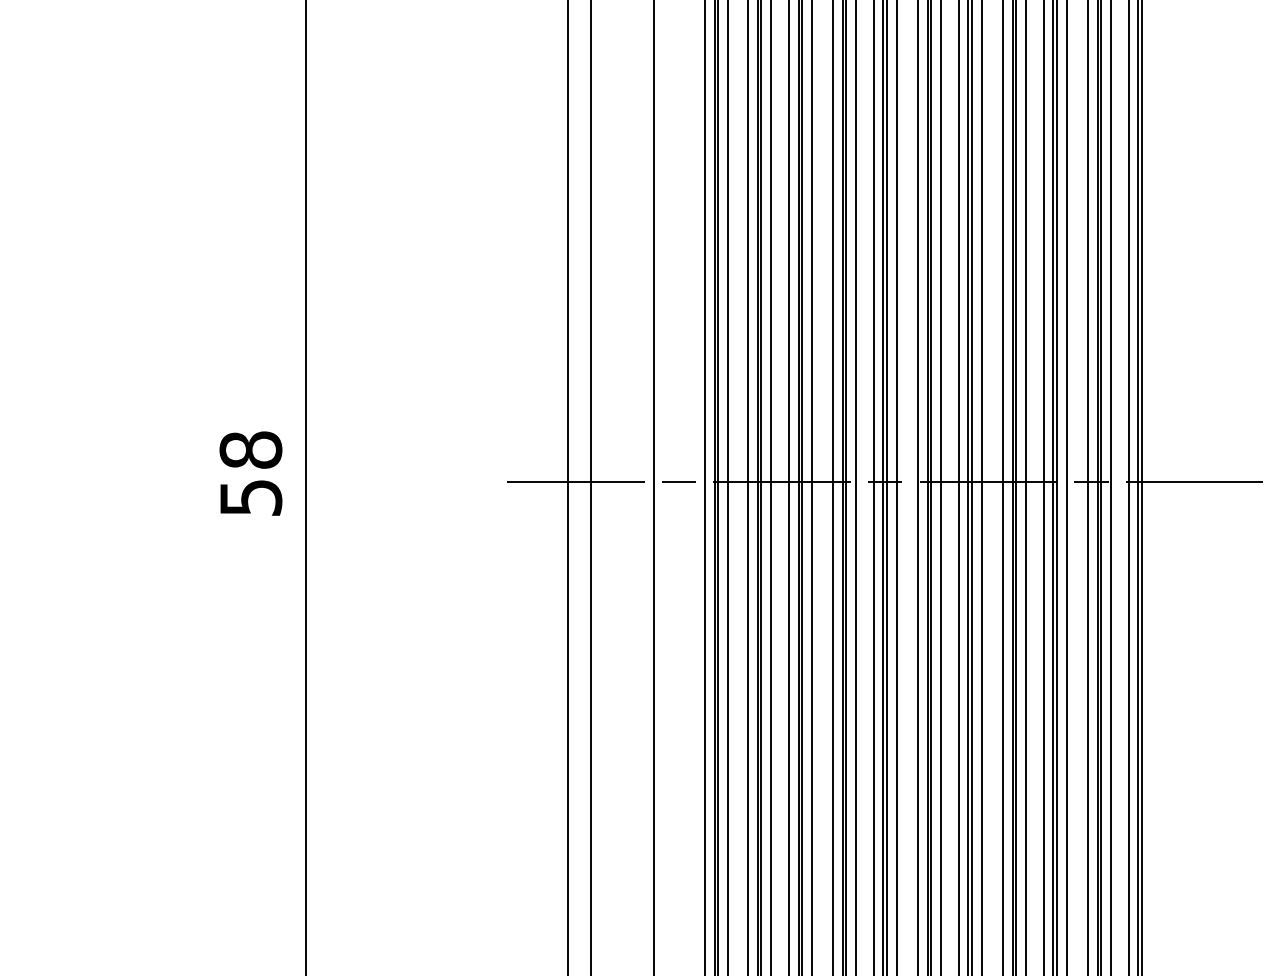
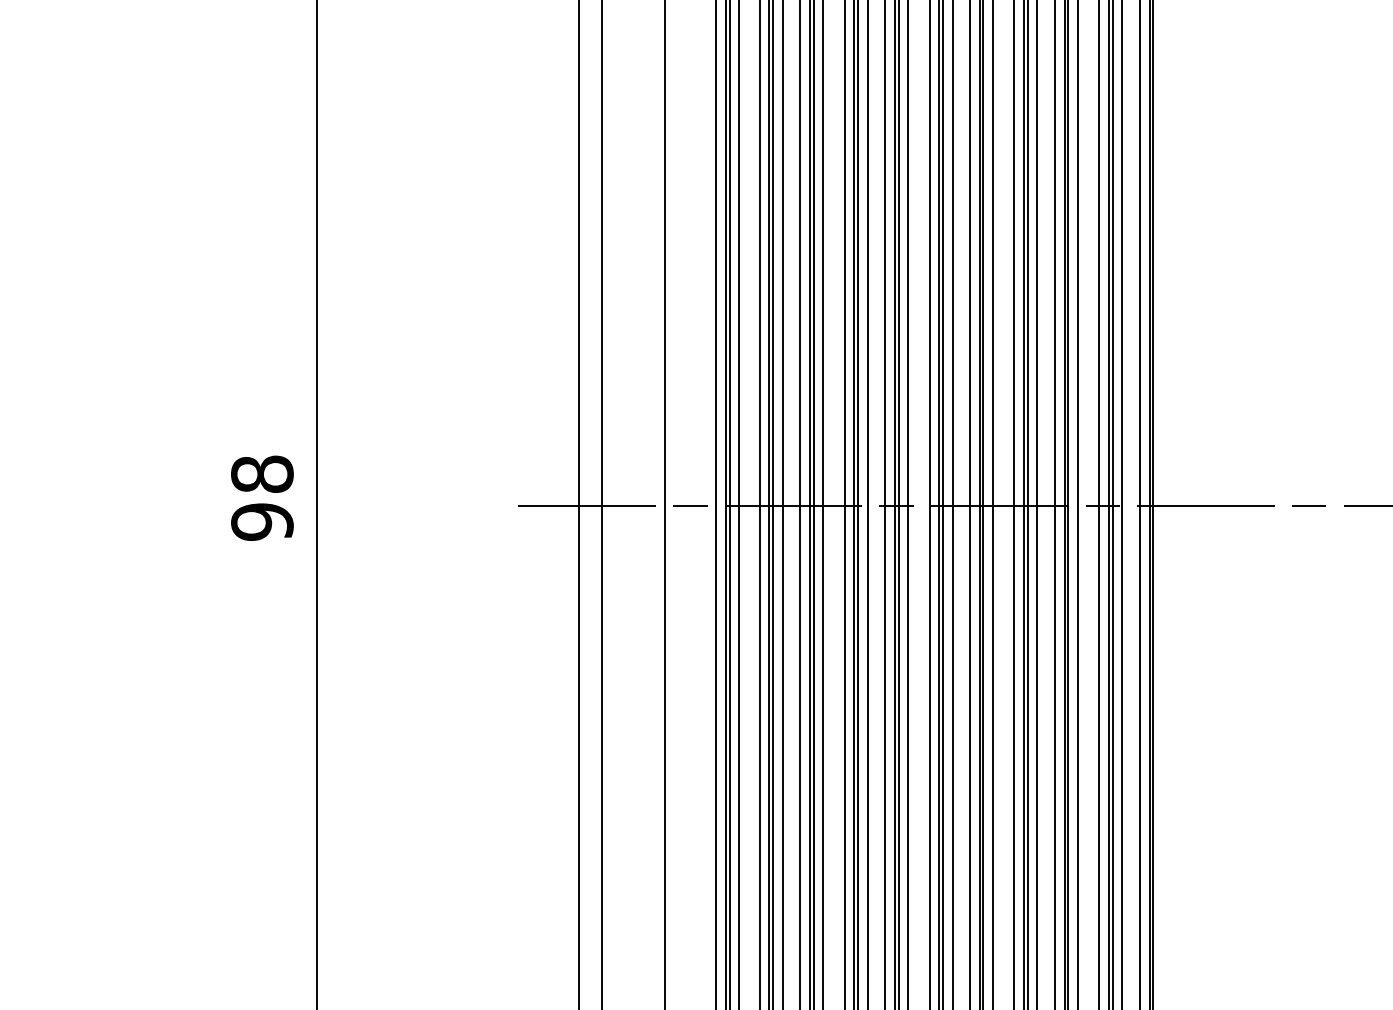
text: (251, 497) -> (262, 521), 58 -> 98

